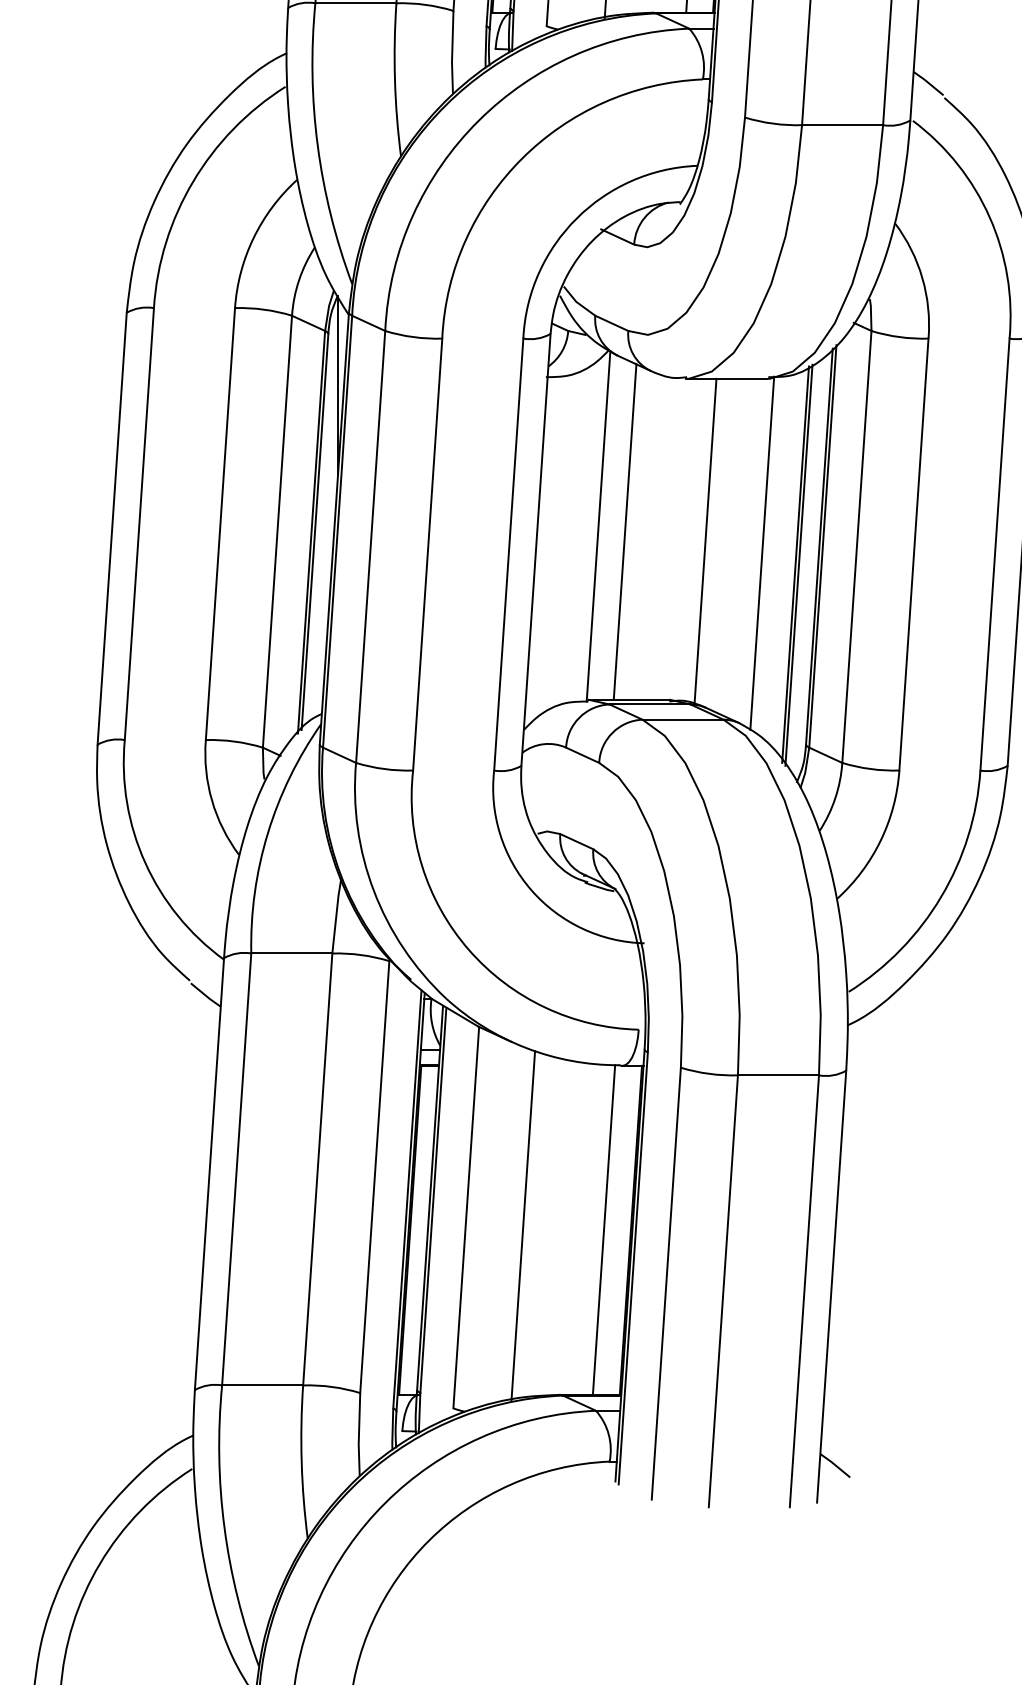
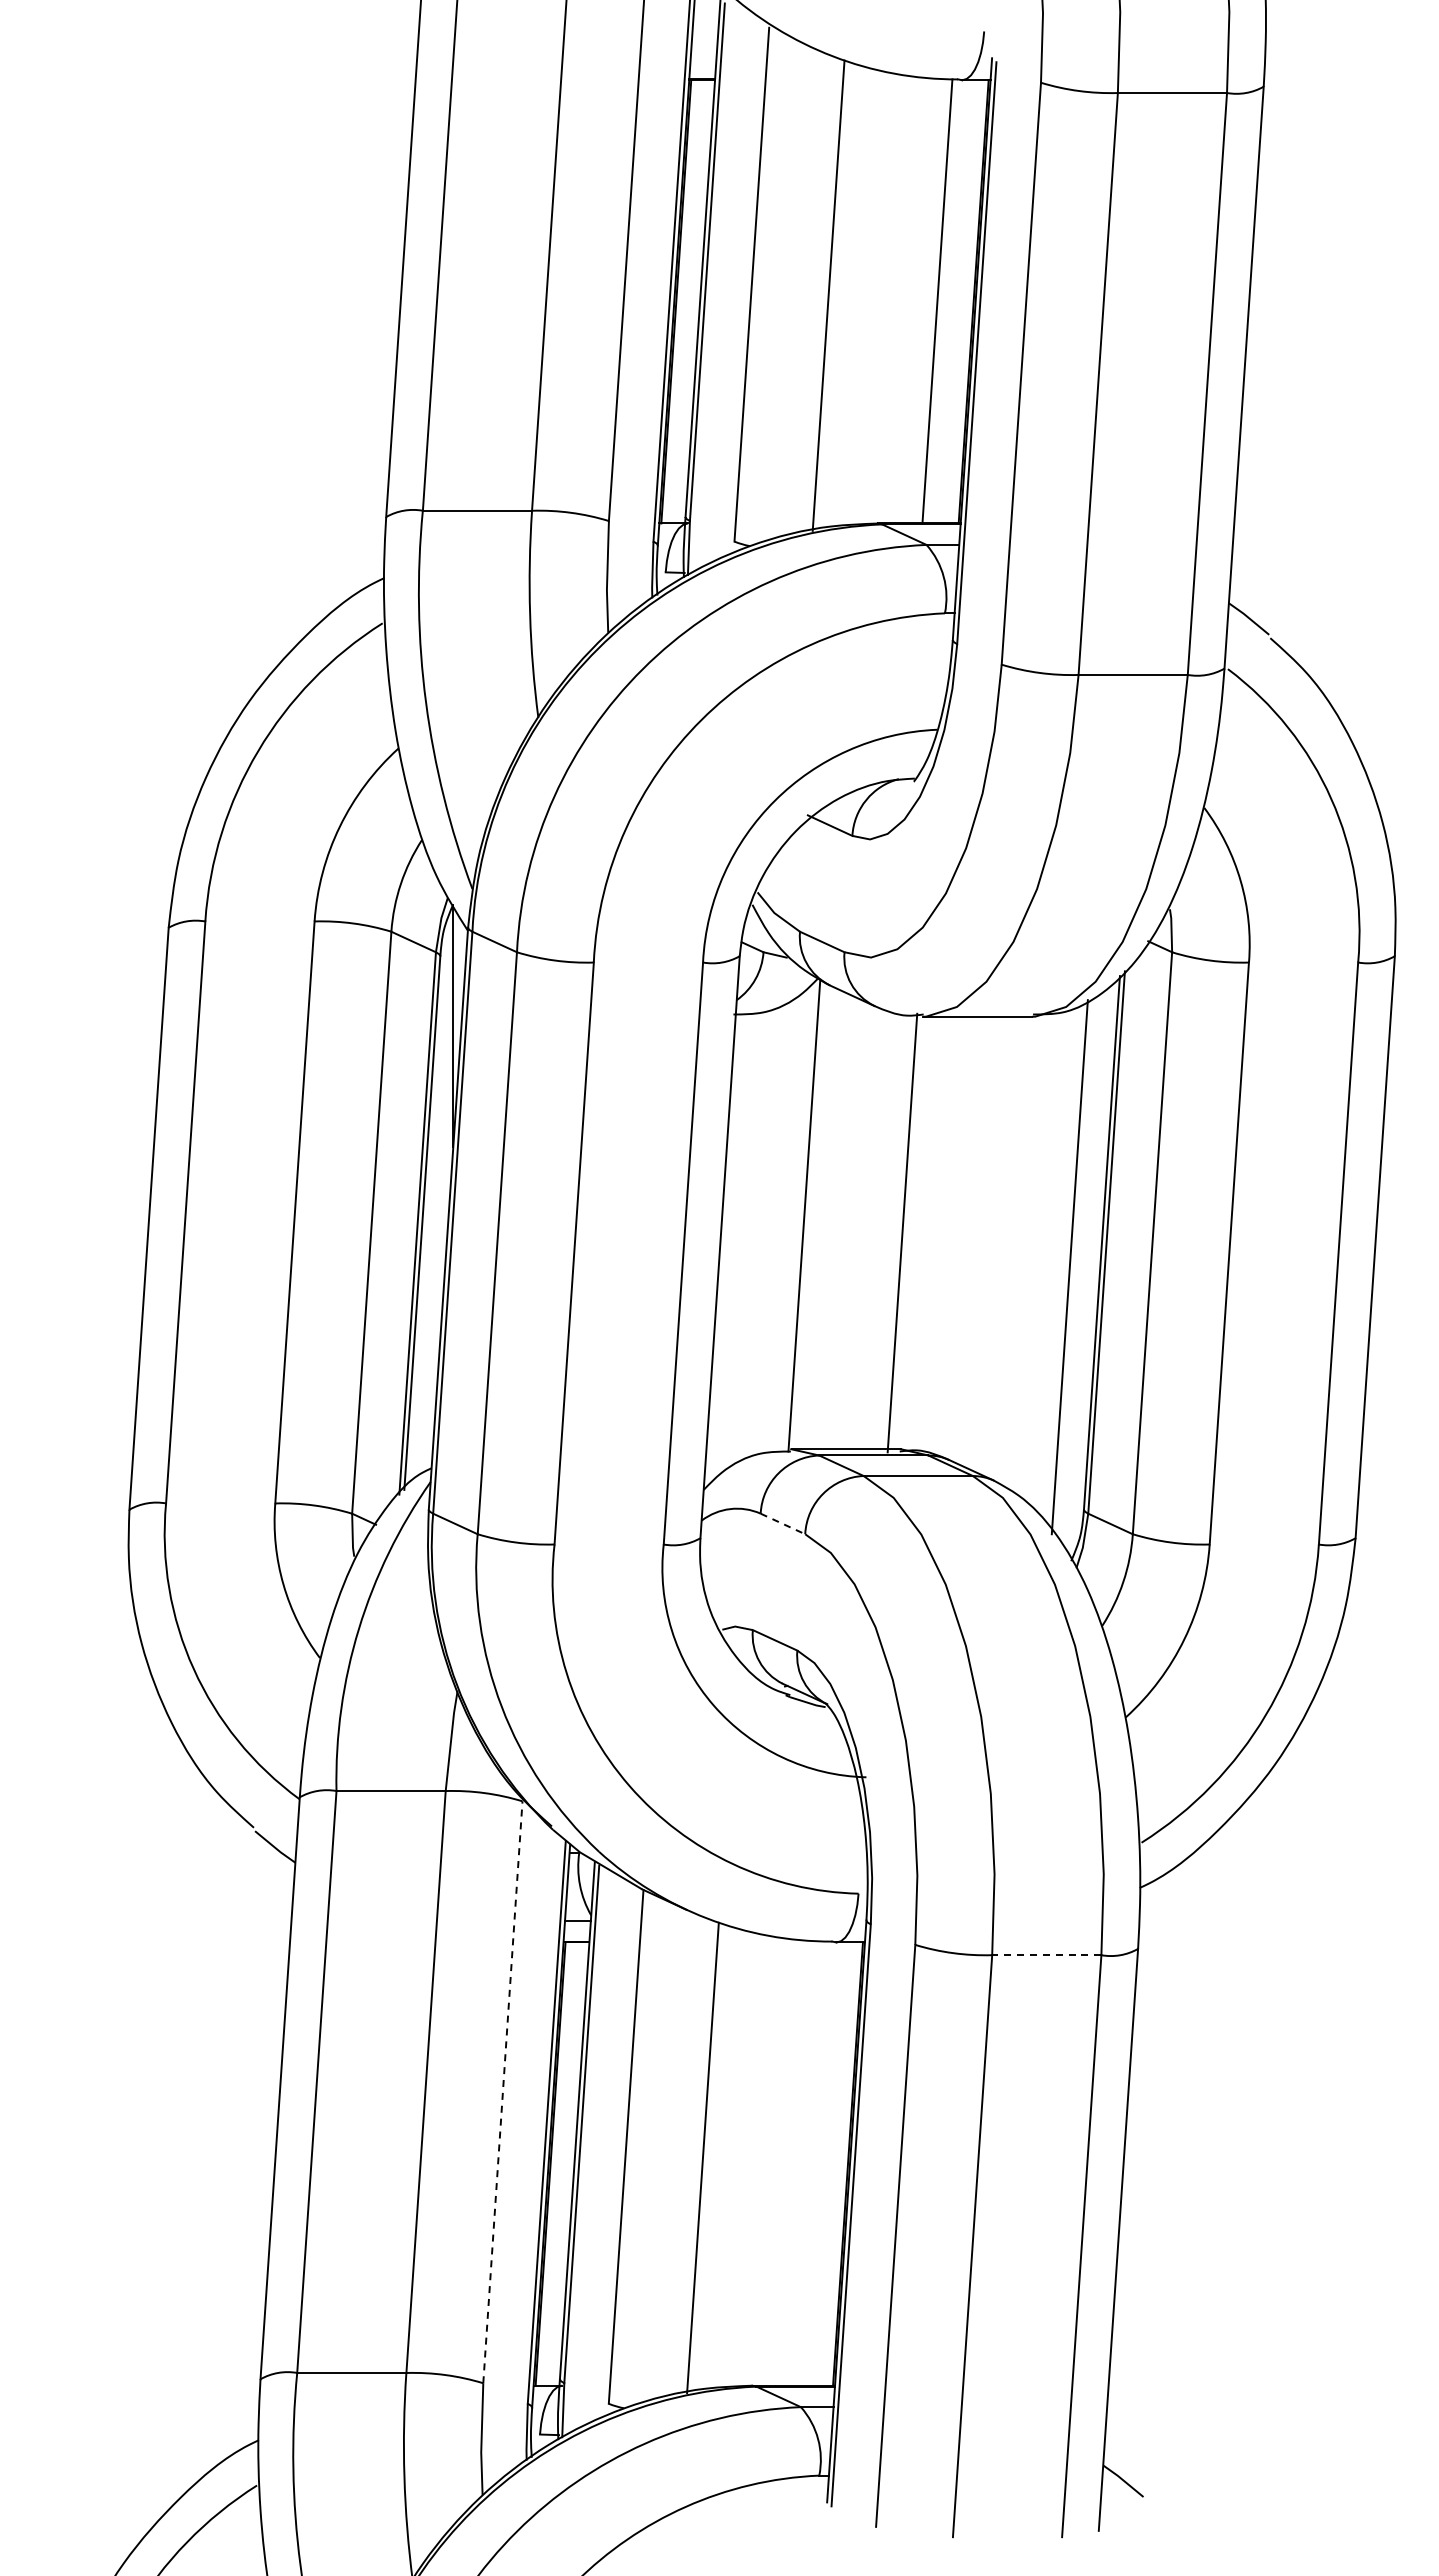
line: (624, 532) -> (839, 1223), removed
line: (705, 541) -> (902, 1232), moved
line: (761, 553) -> (1024, 1251), removed
line: (799, 564) -> (1074, 1267), removed
line: (583, 754) -> (783, 1523), solid -> dashed
line: (778, 1075) -> (1046, 1955), solid -> dashed
line: (374, 1177) -> (502, 2092), solid -> dashed
line: (603, 1229) -> (811, 2163), removed

